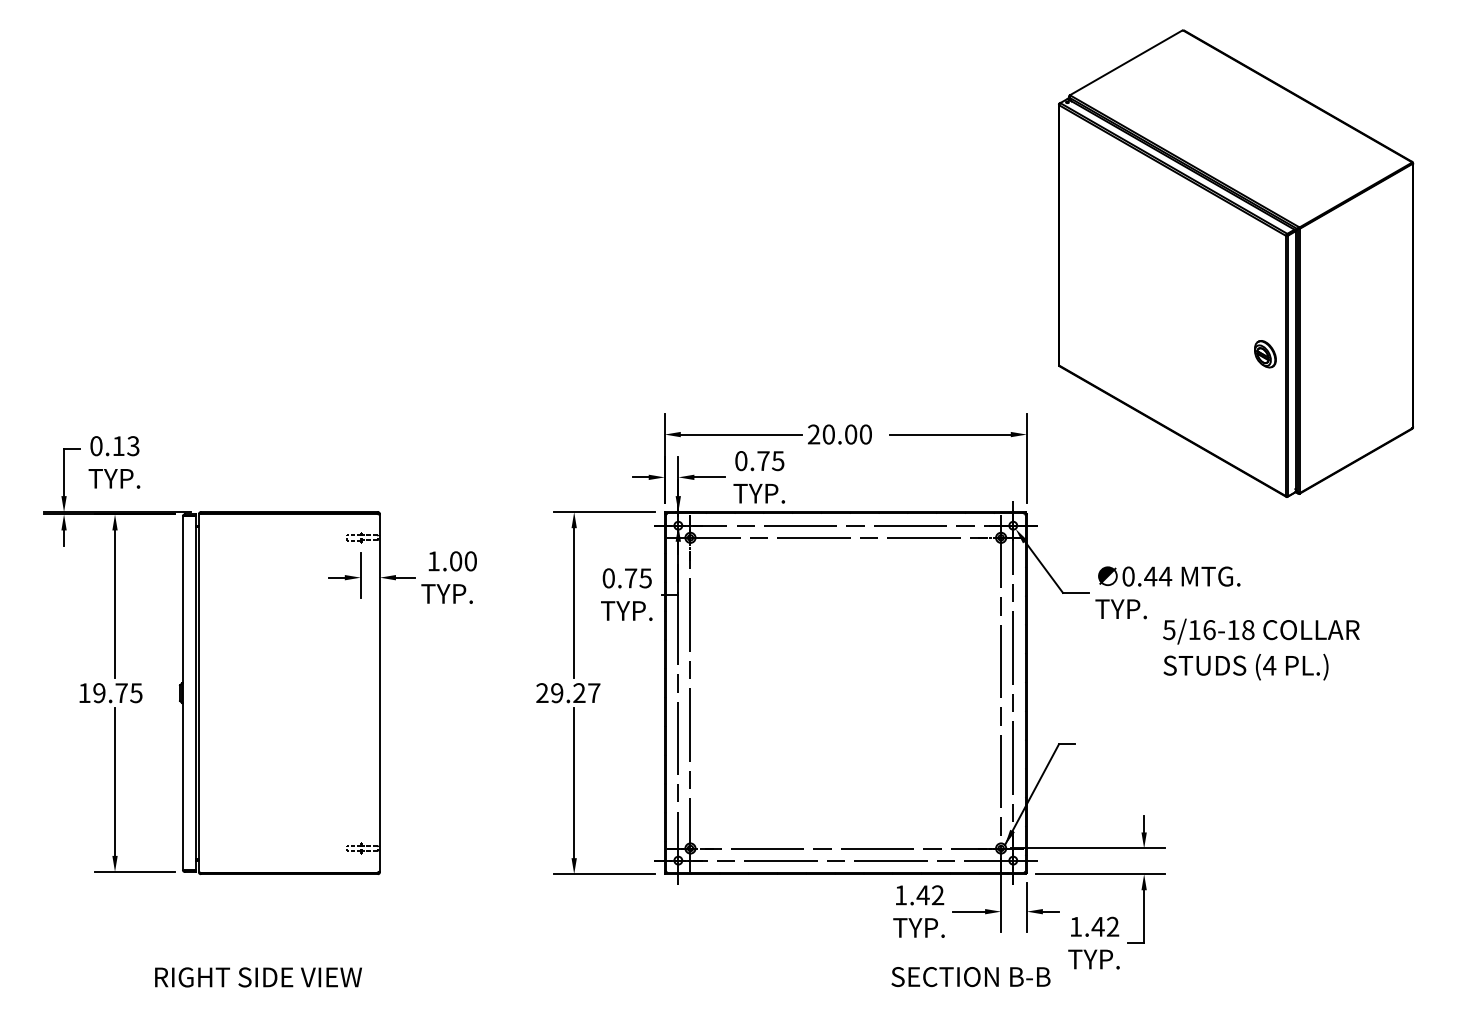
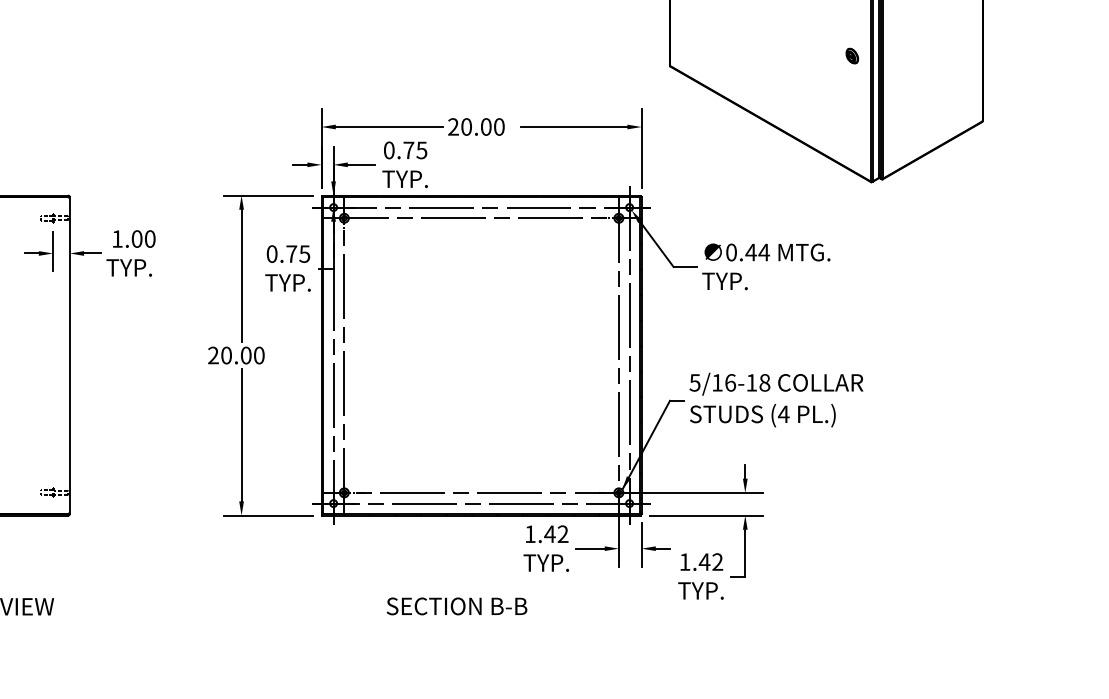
part: (1264, 354) -> (851, 56), size x0.62
text: (1261, 649) -> (776, 400), moved
text: (575, 693) -> (242, 355), 29.27 -> 20.00
text: (970, 977) -> (456, 606), moved

